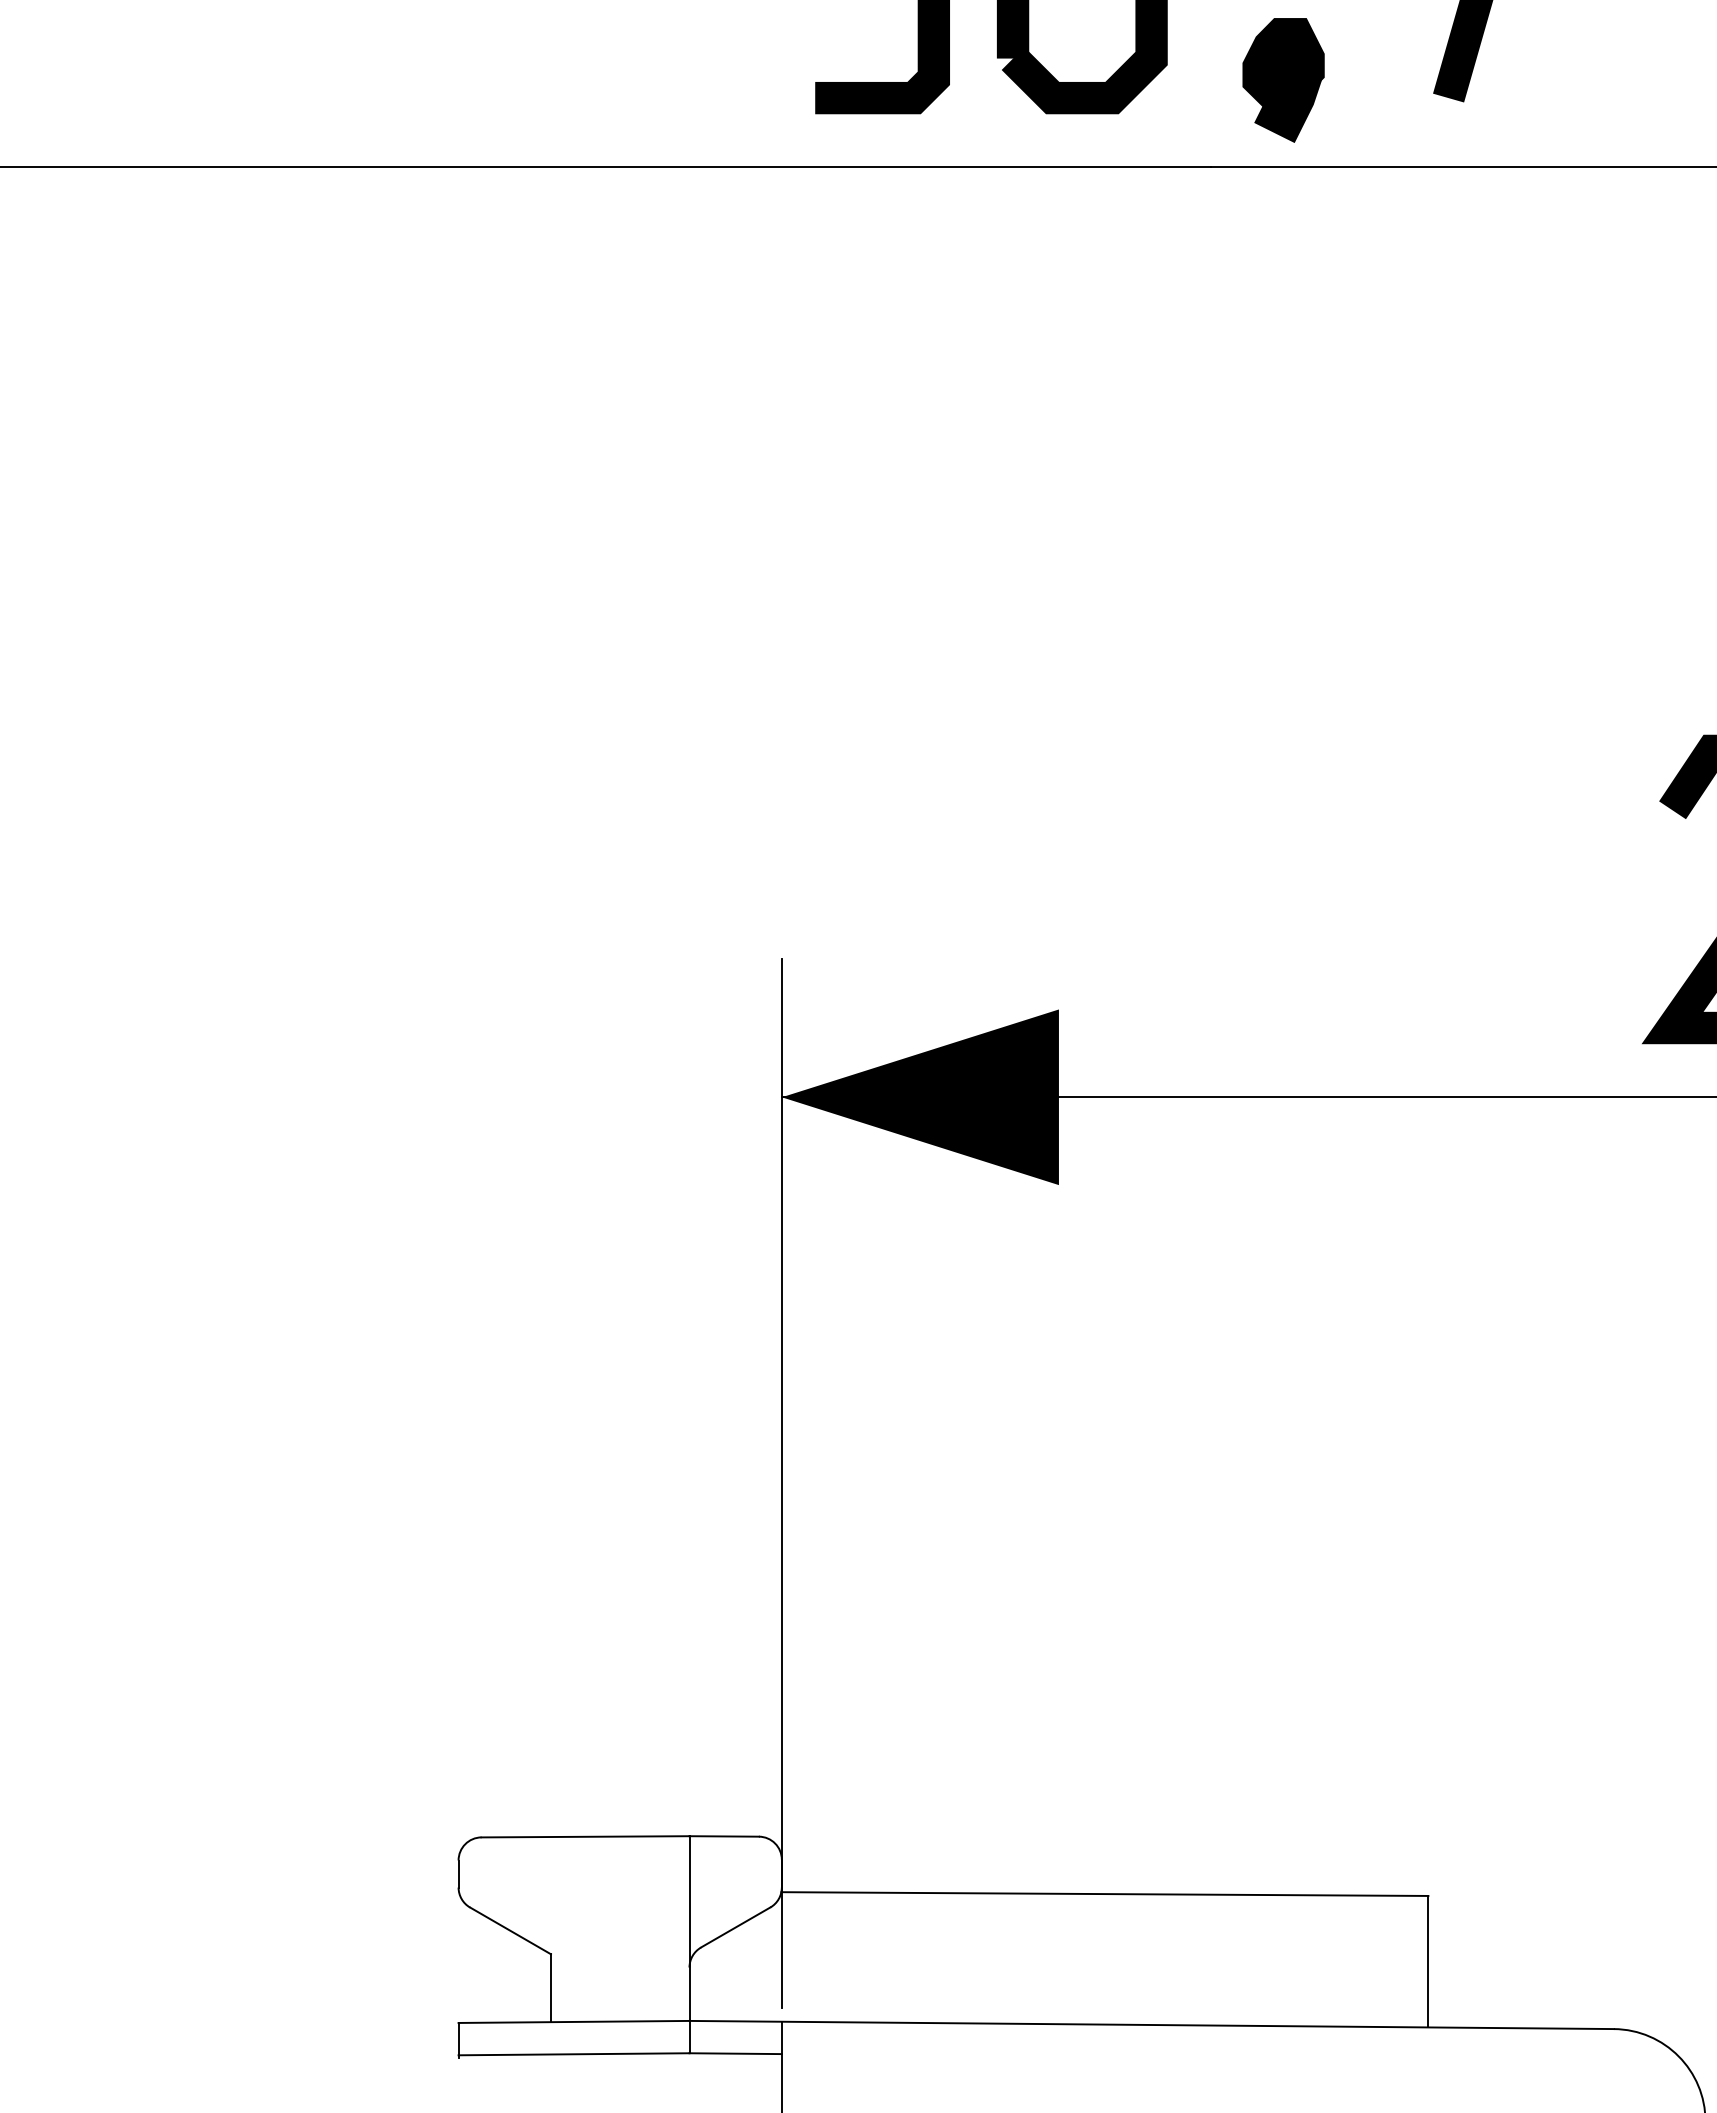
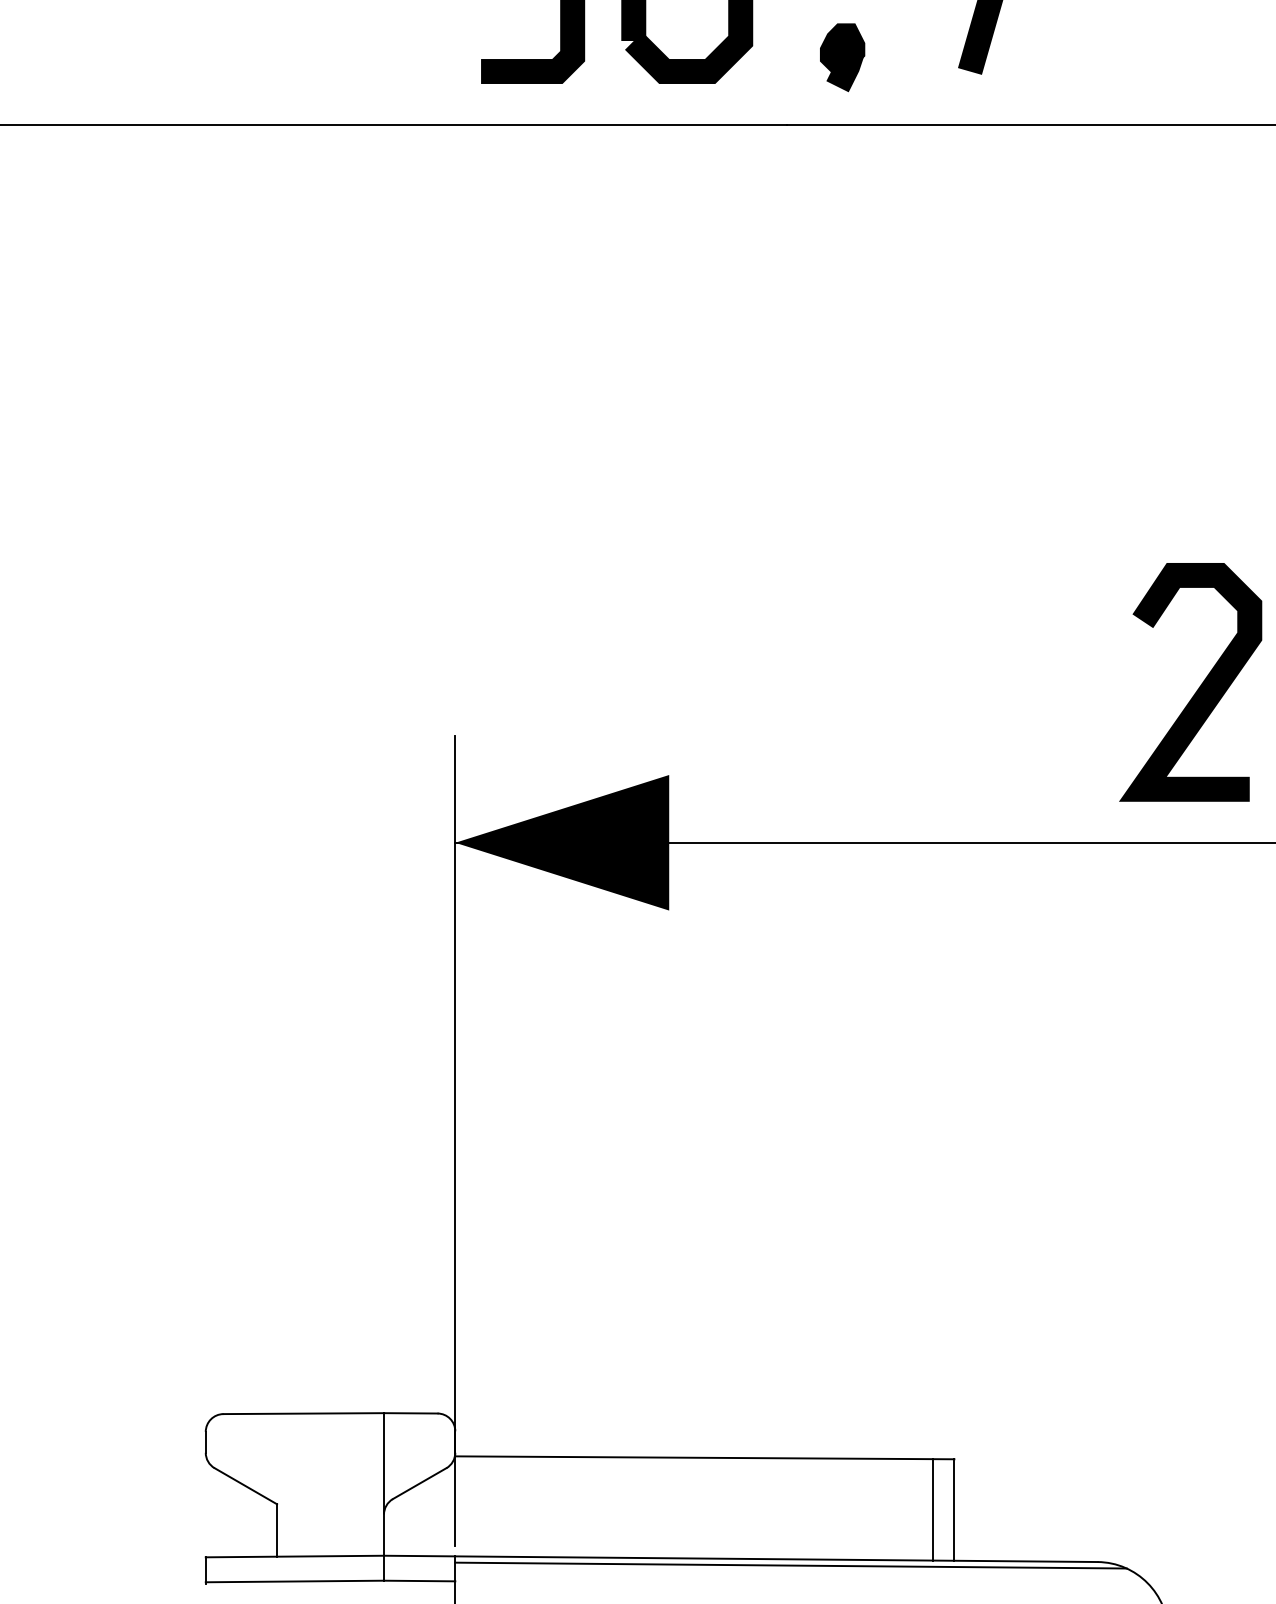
part: (1283, 79) -> (842, 57), size x0.71
line: (1400, 1961) -> (932, 1509), added
line: (1216, 2033) -> (790, 1565), added

